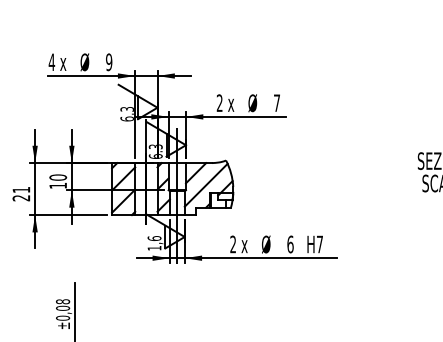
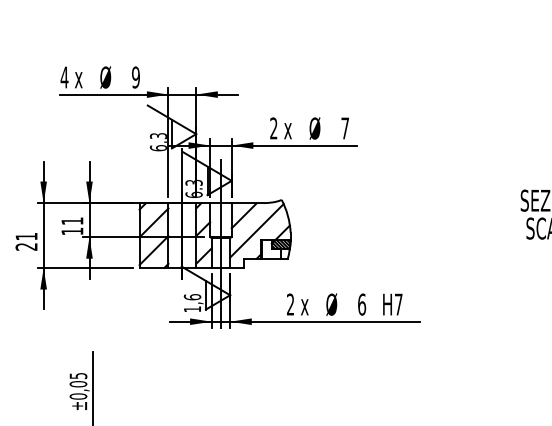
text: (58, 177) -> (72, 221), 10 -> 11
hatch: (225, 196) -> (280, 244), added
text: (63, 301) -> (79, 375), ±0,08 -> ±0,05

